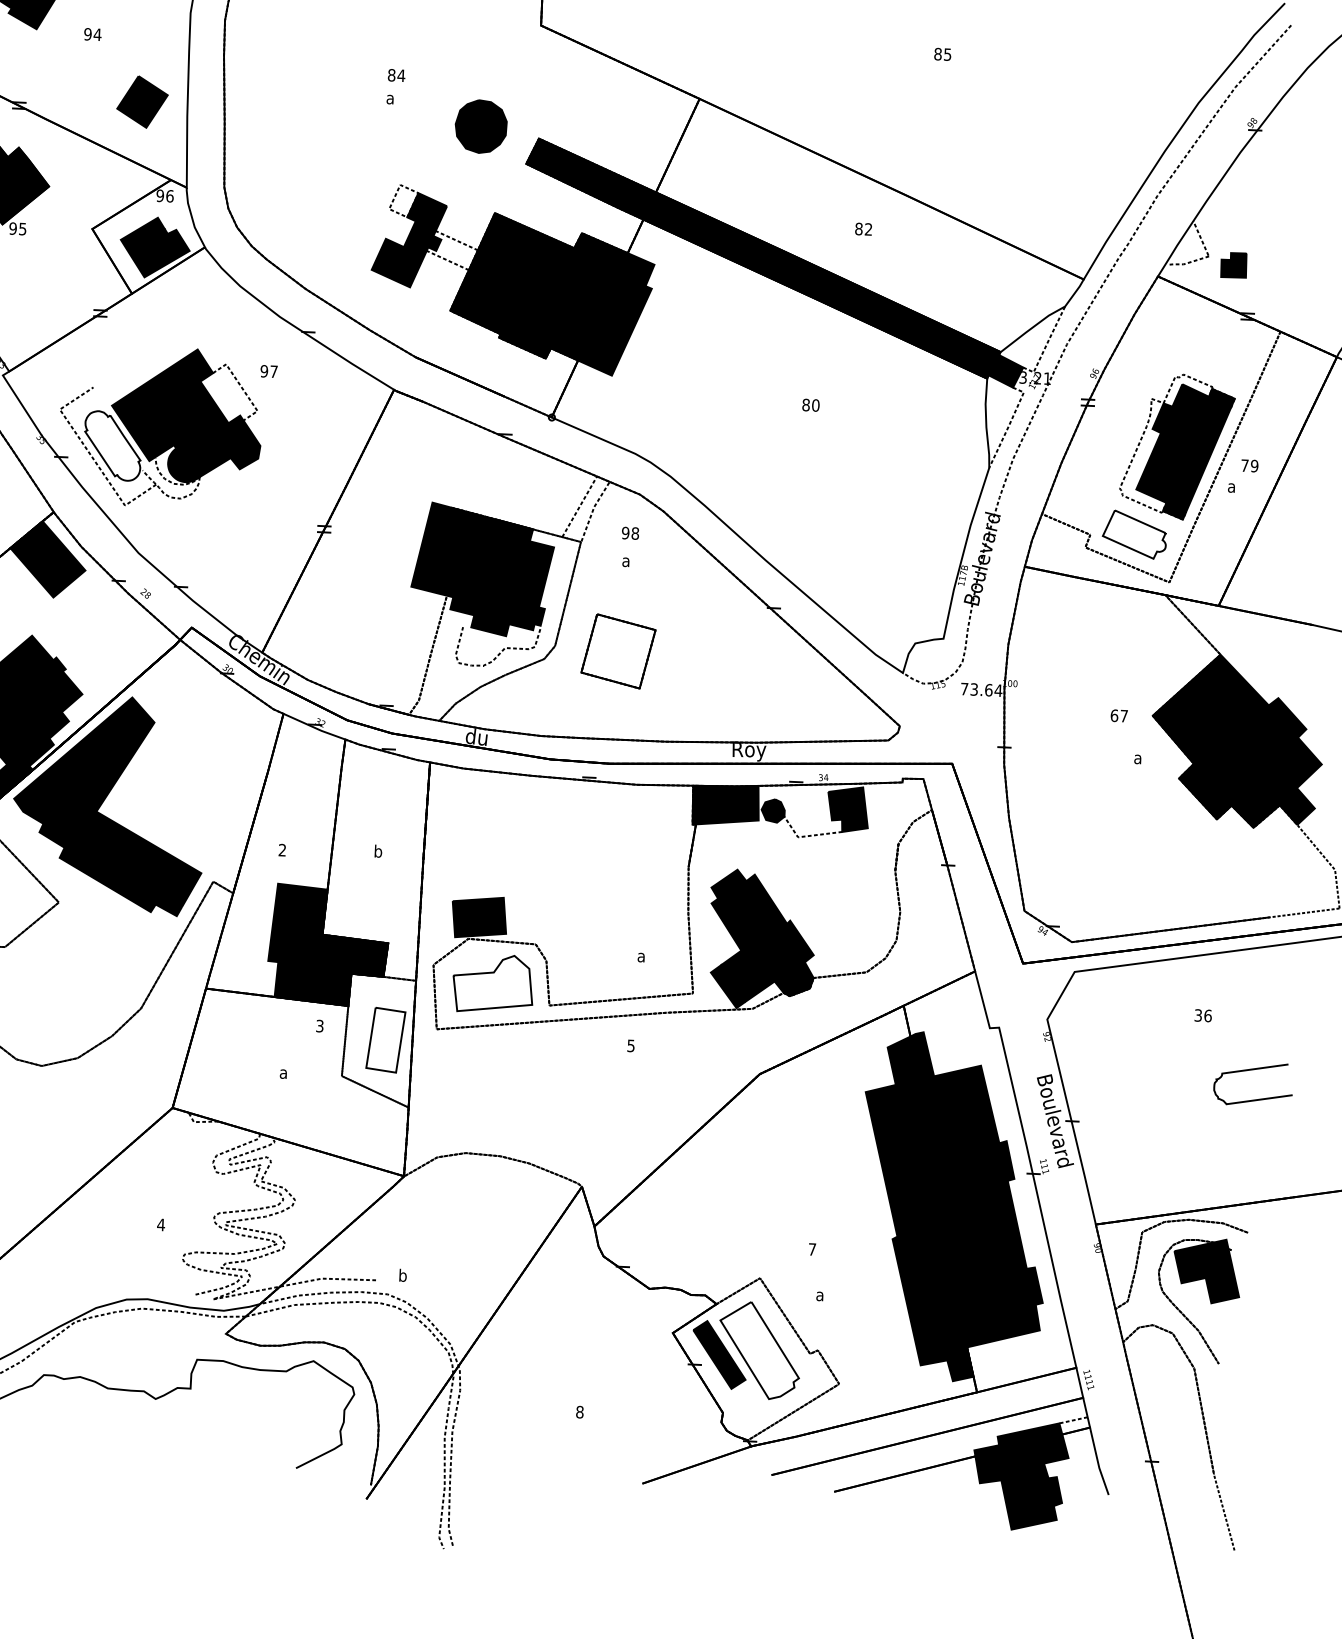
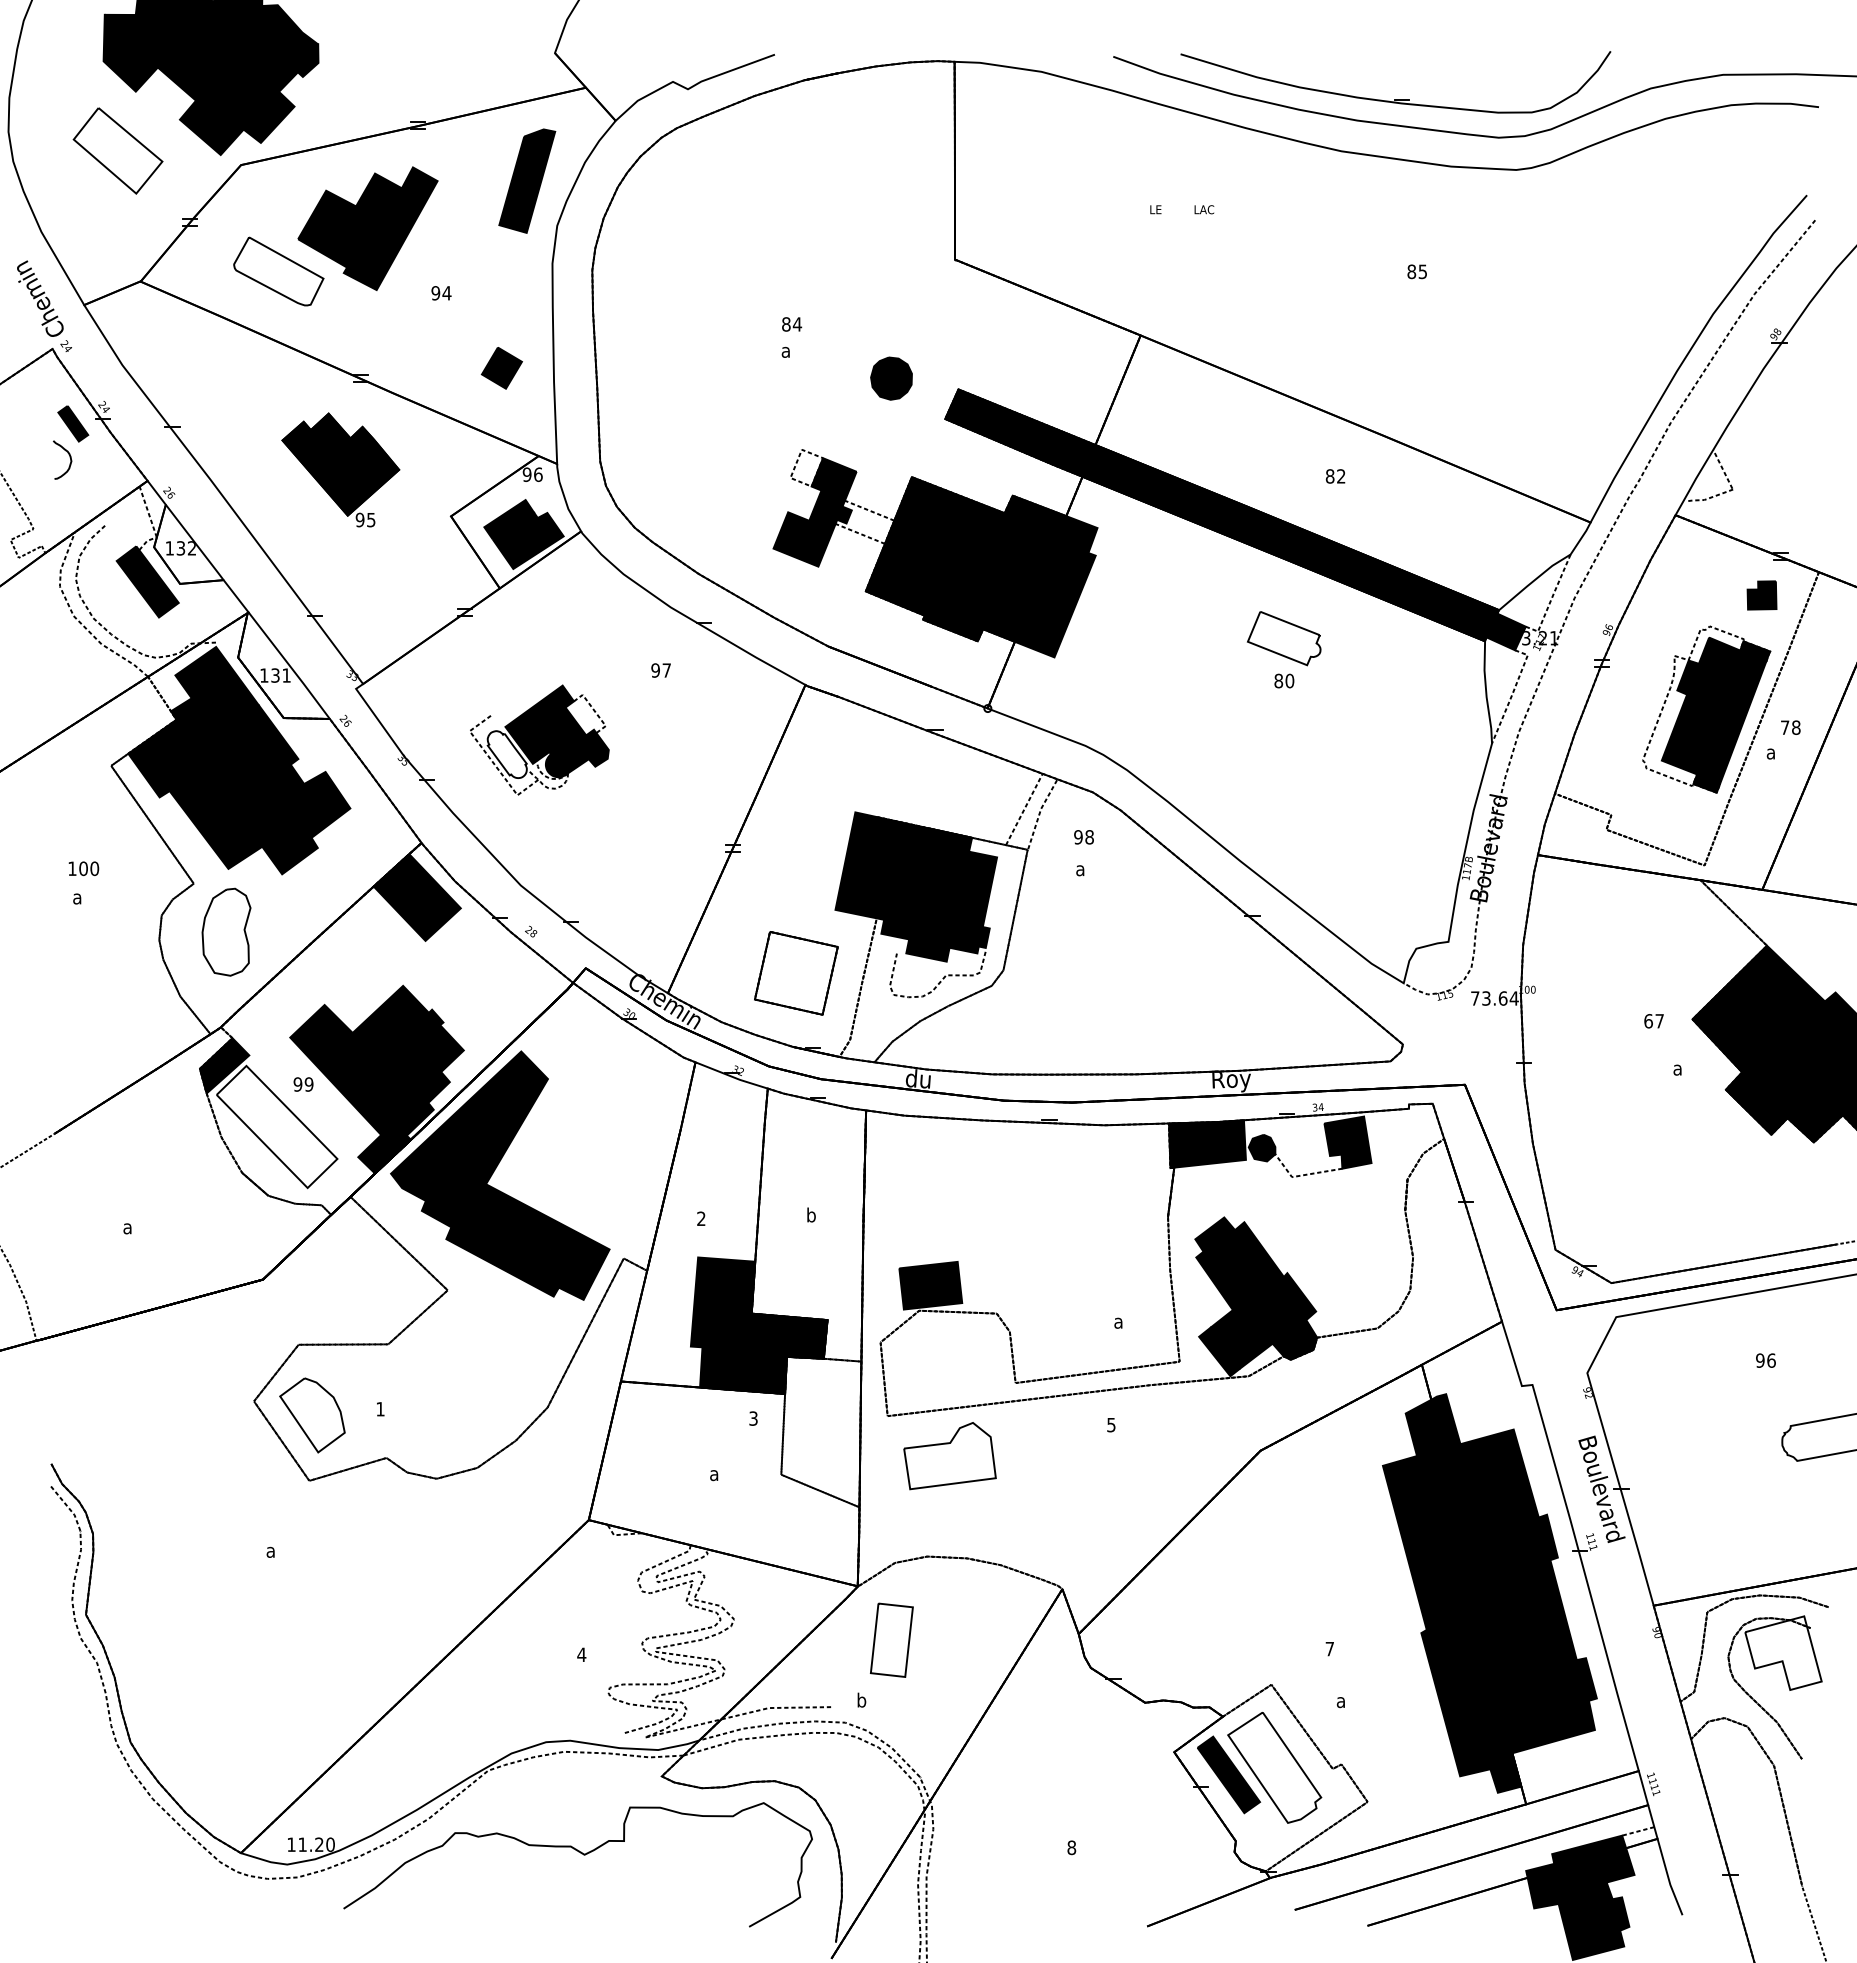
part: (142, 102) -> (501, 368), size x0.7
part: (481, 126) -> (891, 378), size x0.7
part: (1233, 265) -> (1761, 595), moved
part: (160, 427) -> (539, 740), size x0.6
text: (1253, 465) -> (1795, 727), 79 -> 78
part: (1134, 534) -> (1284, 638), moved
part: (618, 651) -> (796, 973), moved
part: (492, 984) -> (949, 1456), moved
text: (1198, 1015) -> (1760, 1360), 36 -> 96
part: (385, 1039) -> (891, 1639), moved
fill: (1206, 1271) -> (1783, 1653), removed

